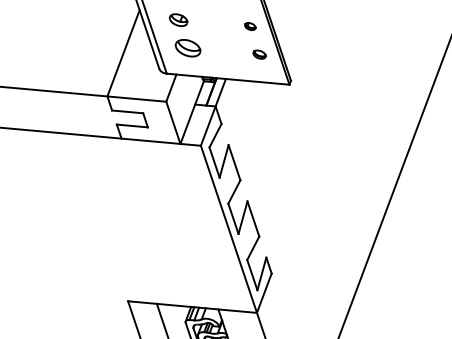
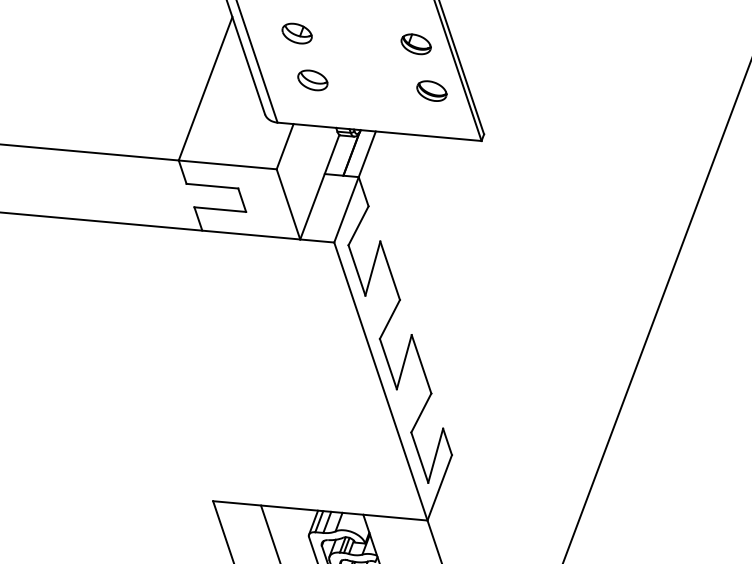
part: (250, 26) -> (416, 44), size x1.67
part: (187, 48) -> (311, 80), size x0.71
part: (259, 54) -> (431, 90), size x1.43

